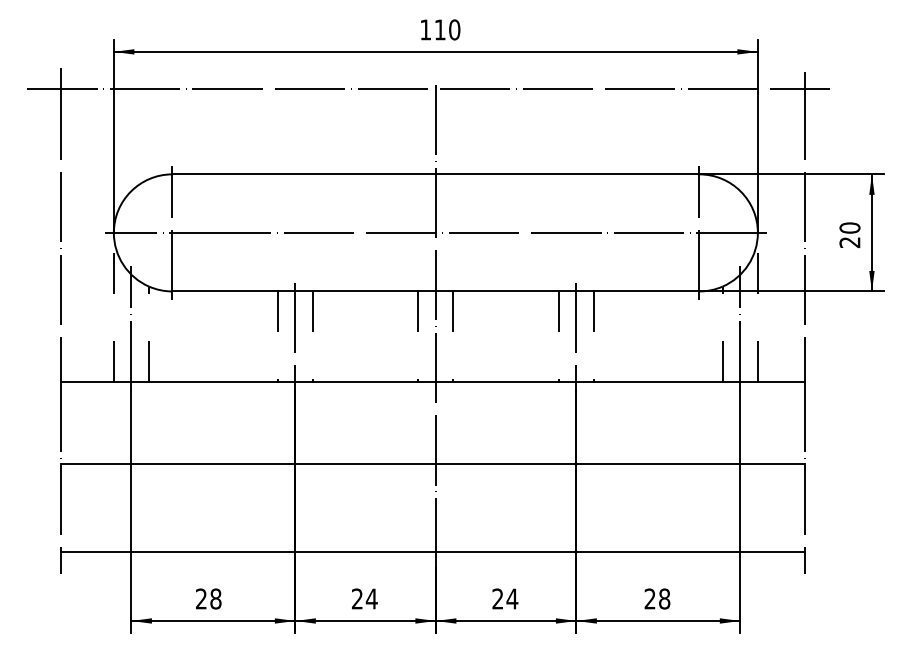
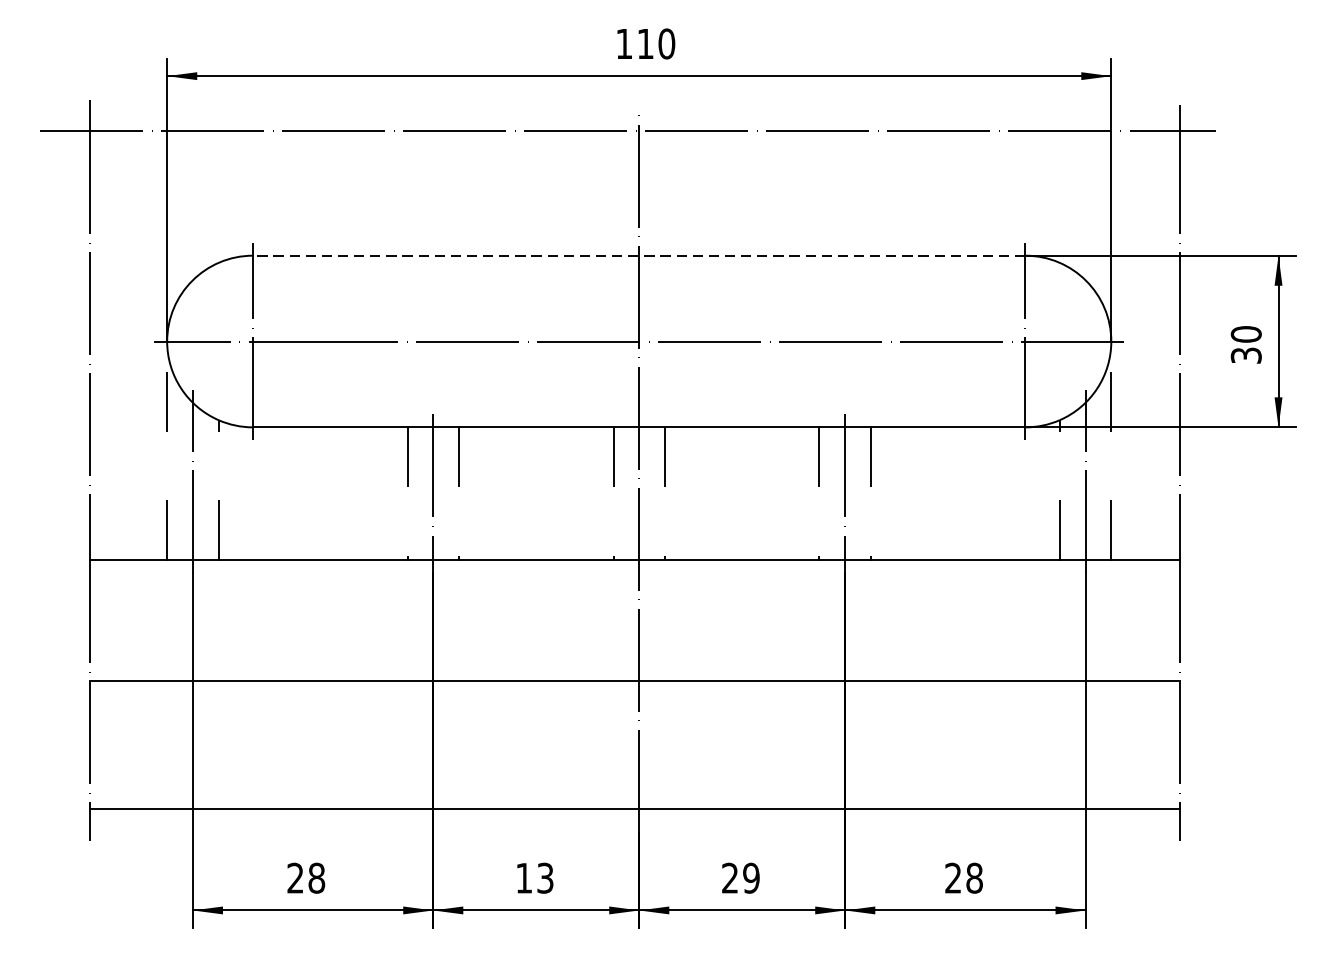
line: (435, 174) -> (638, 255), solid -> dashed
text: (849, 242) -> (1245, 355), 20 -> 30
text: (364, 598) -> (534, 877), 24 -> 13
text: (512, 598) -> (751, 877), 24 -> 29

